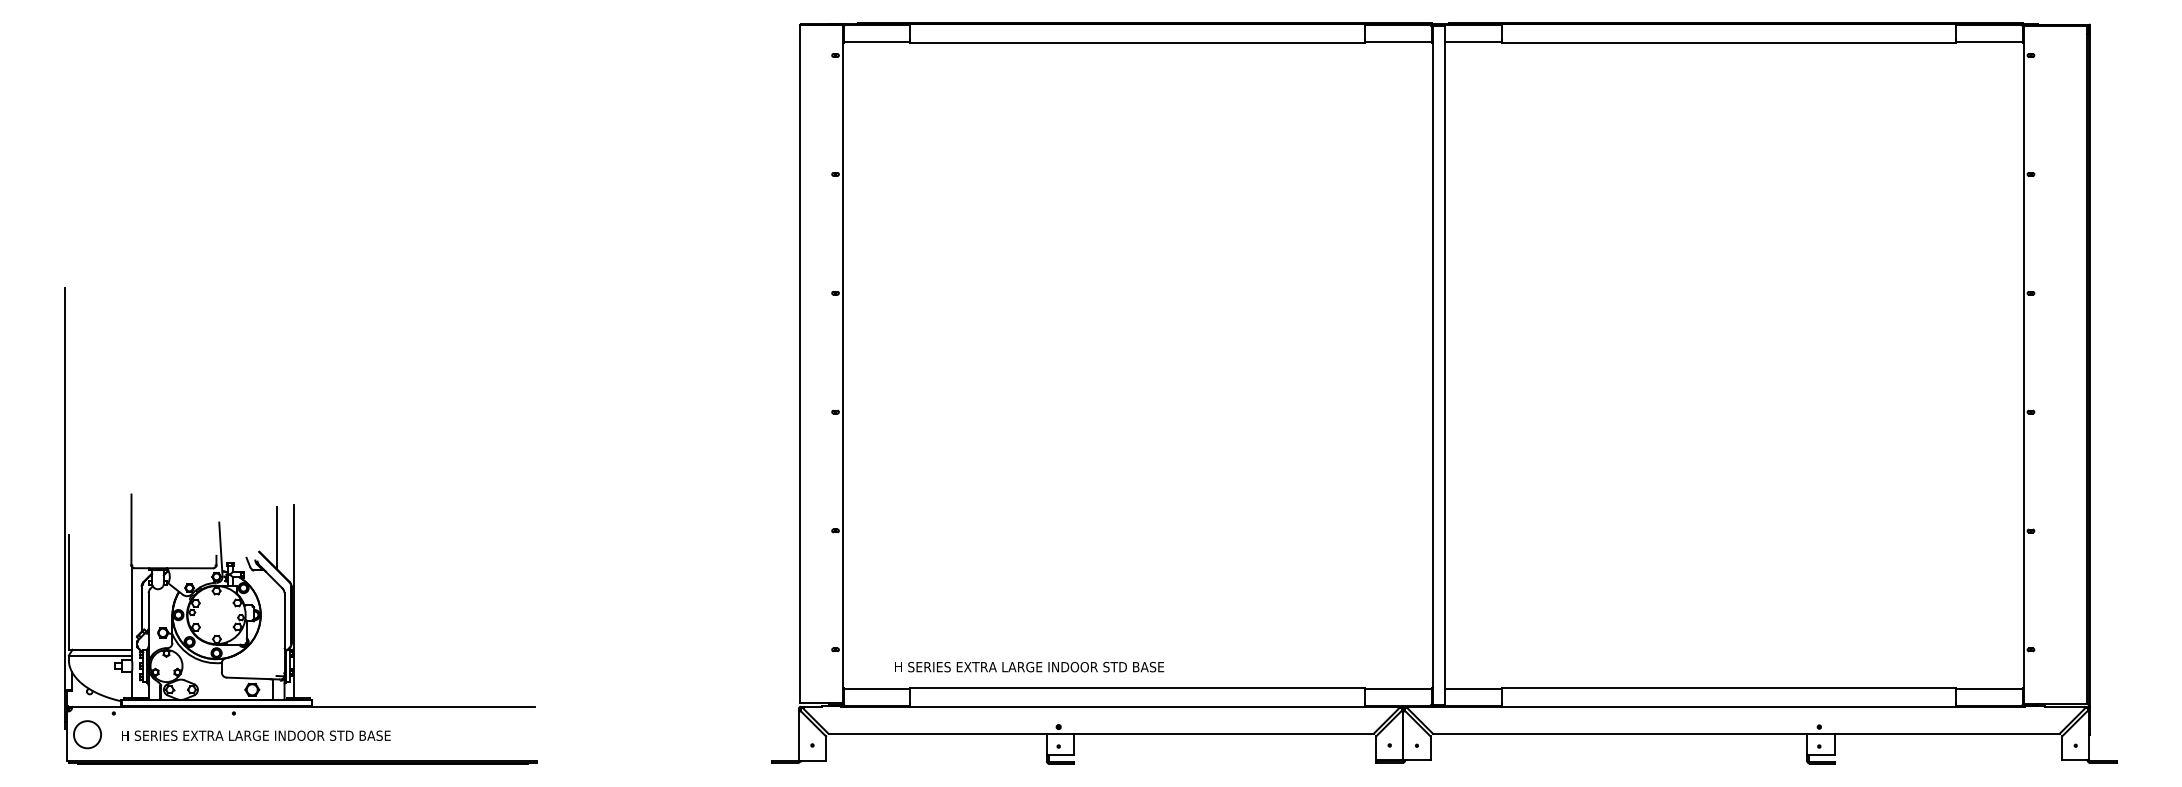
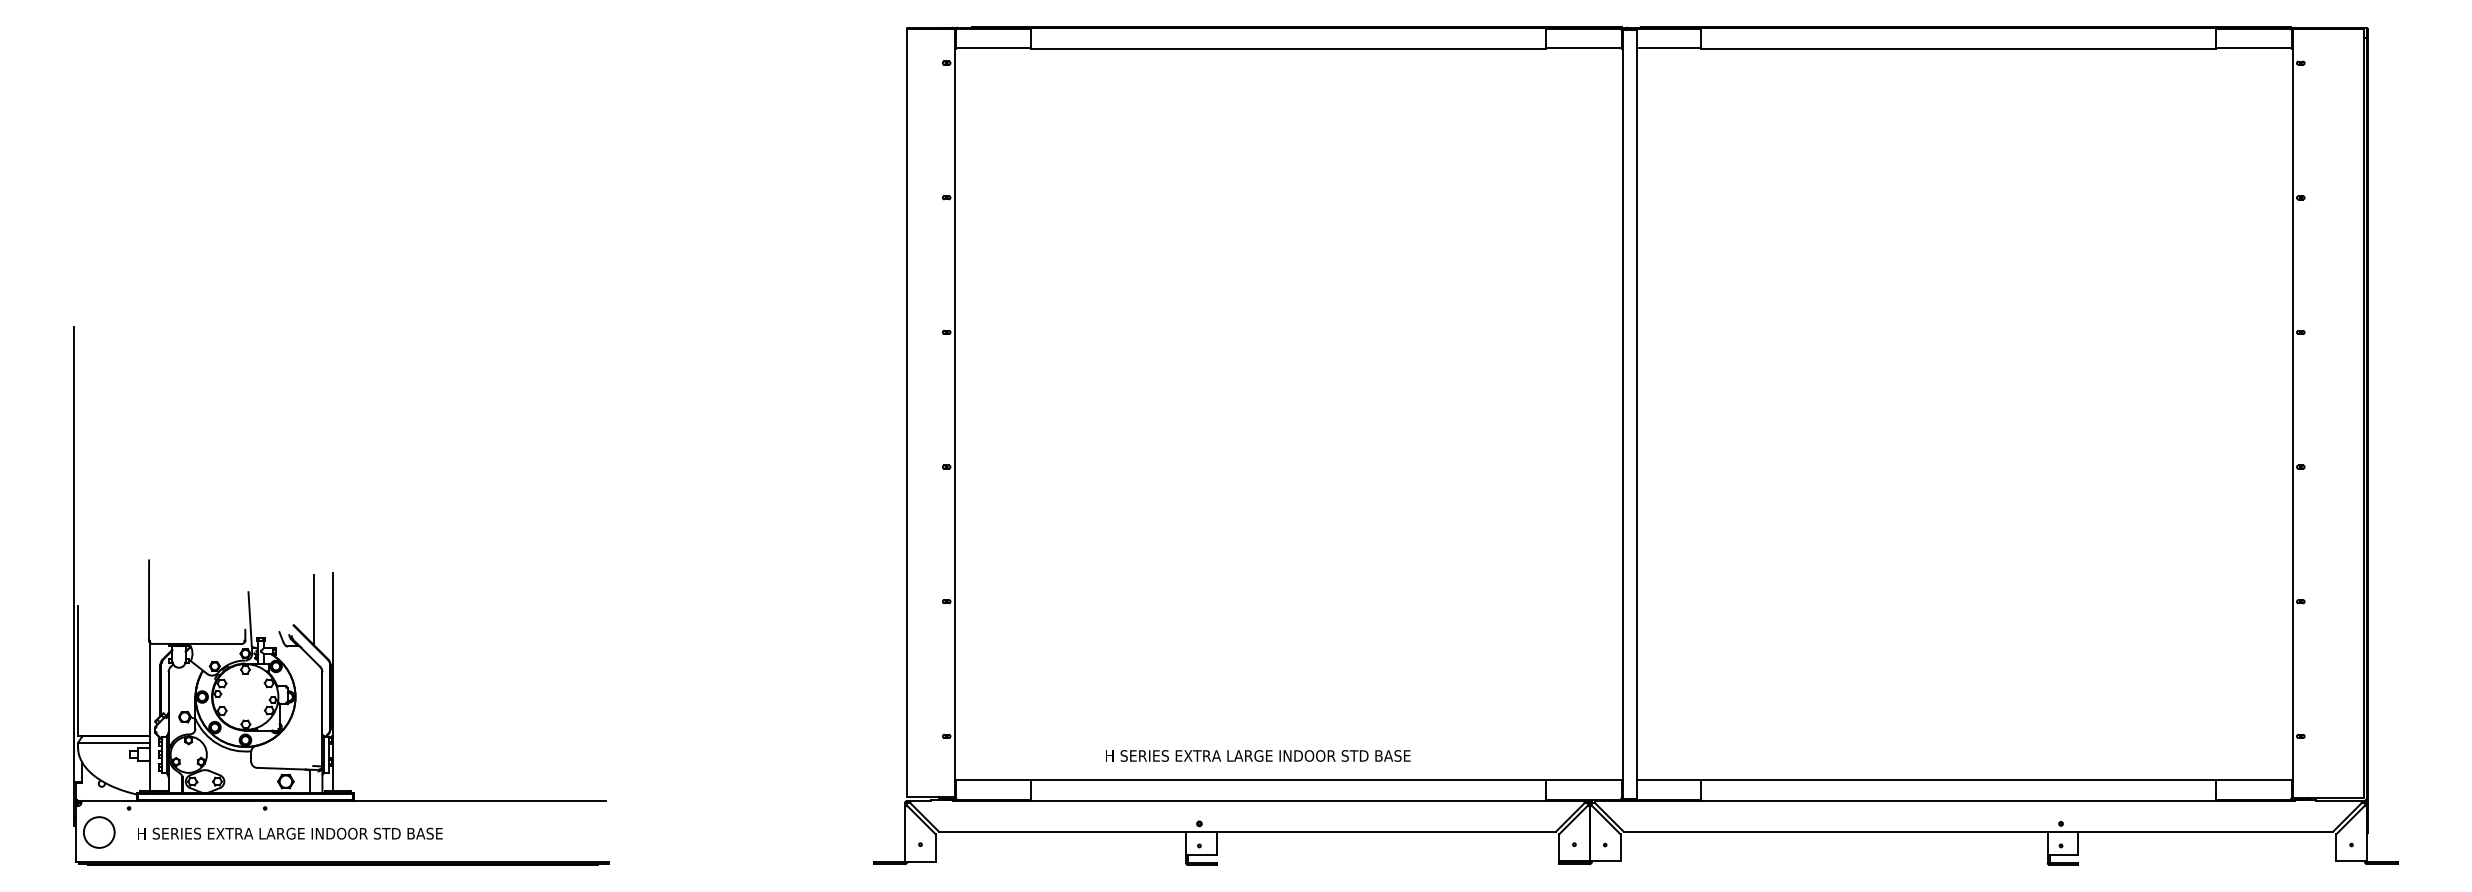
text: (1029, 667) -> (1258, 756), moved

